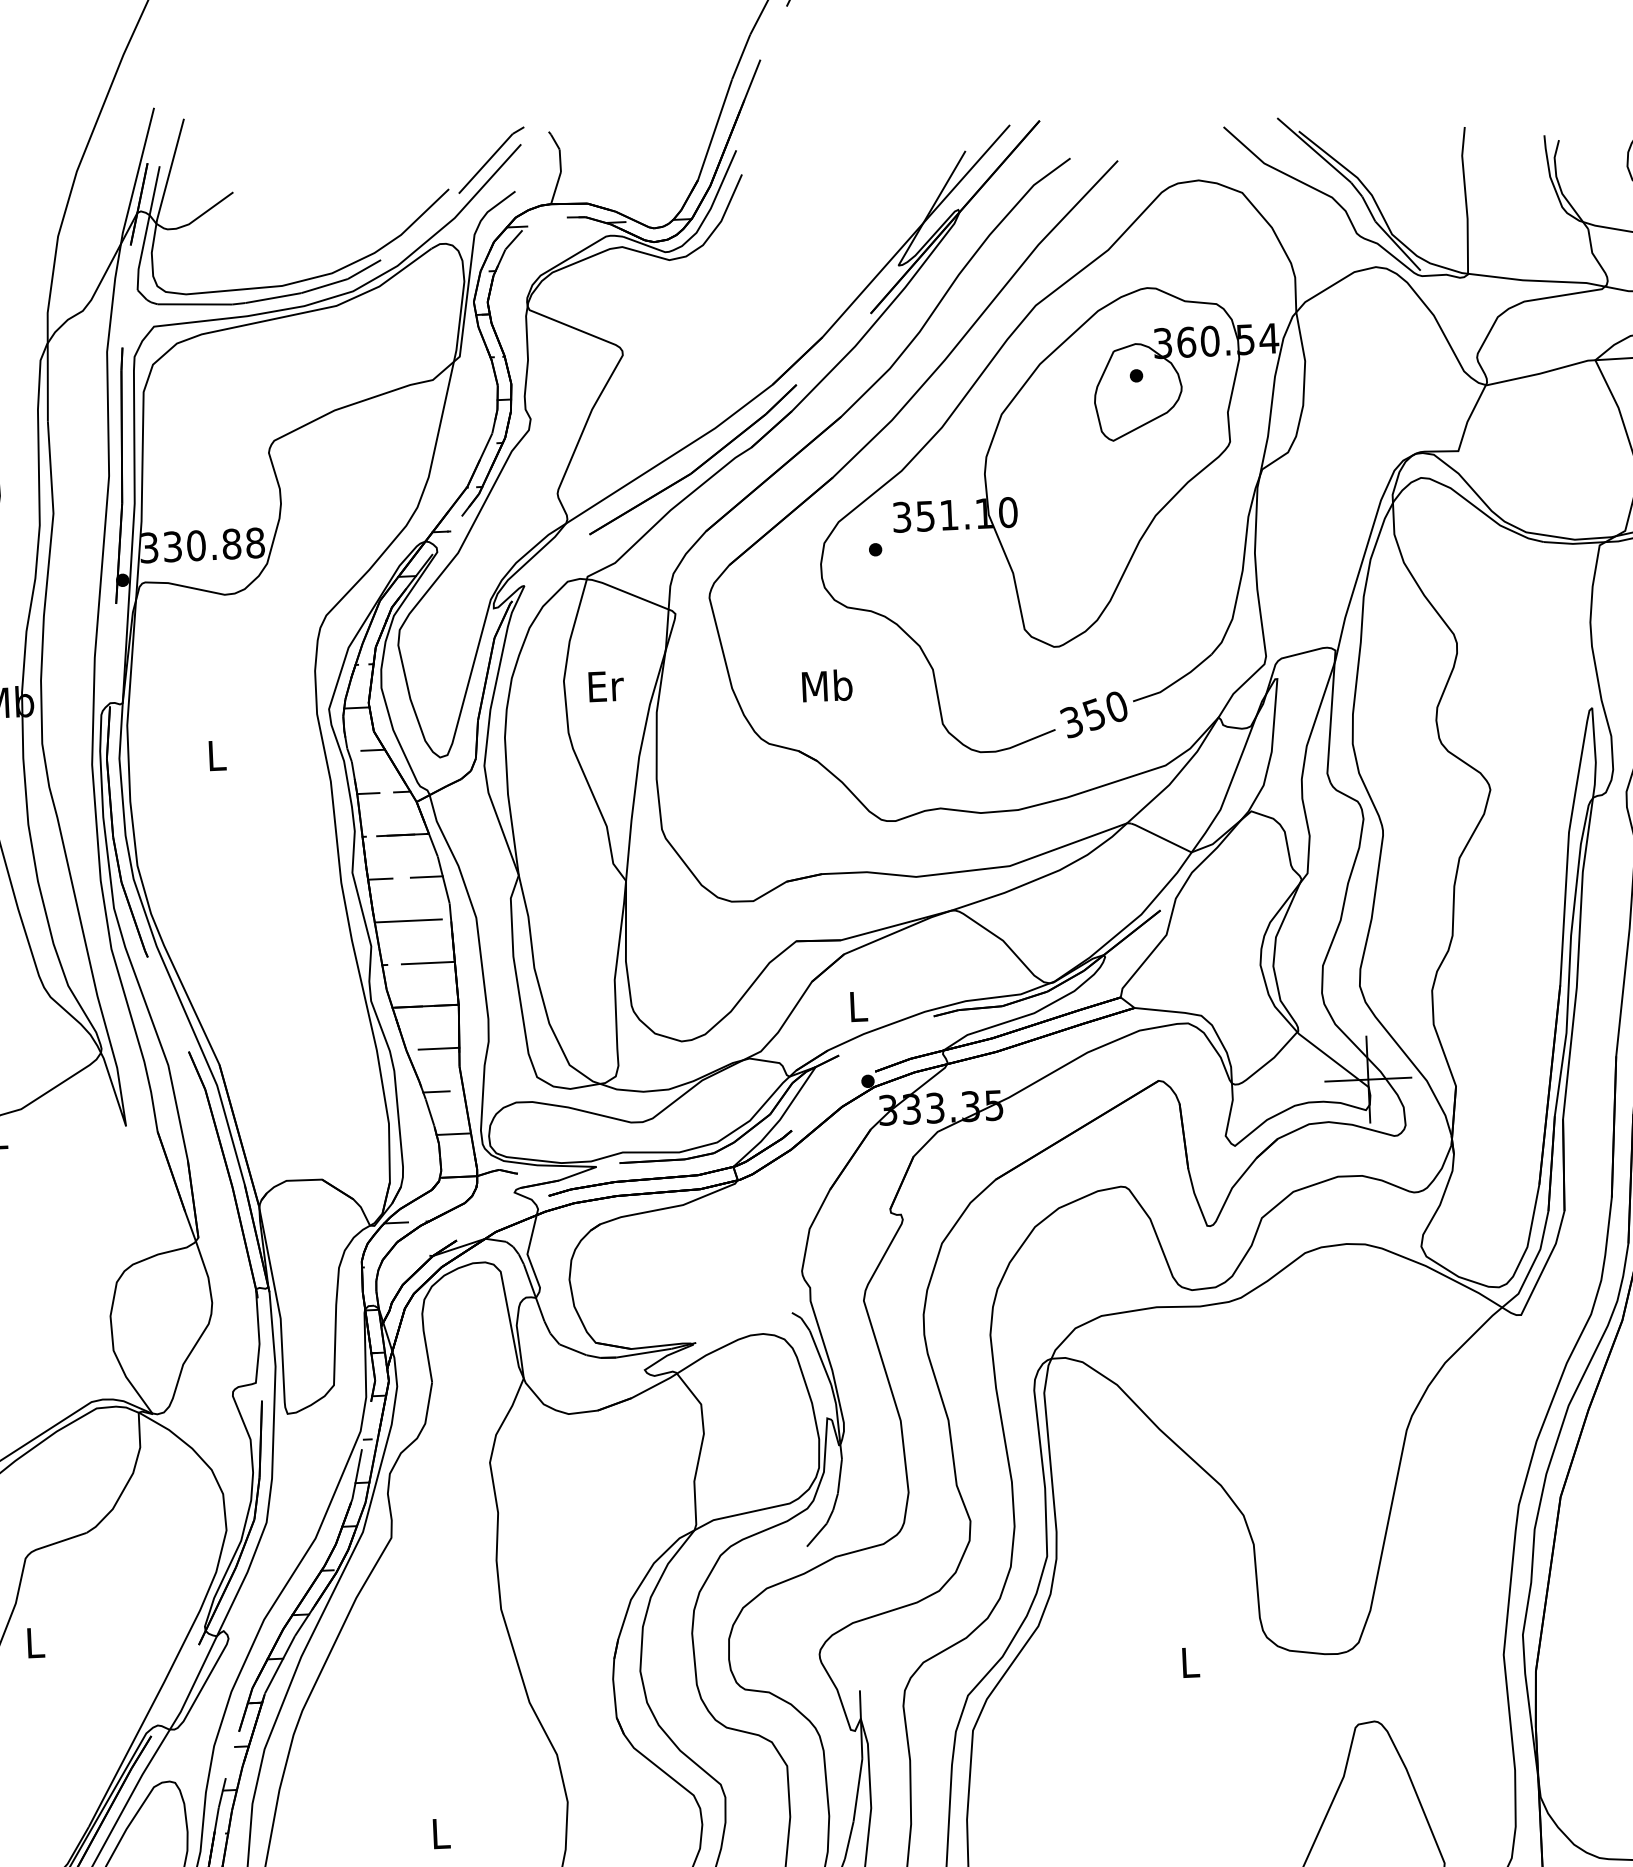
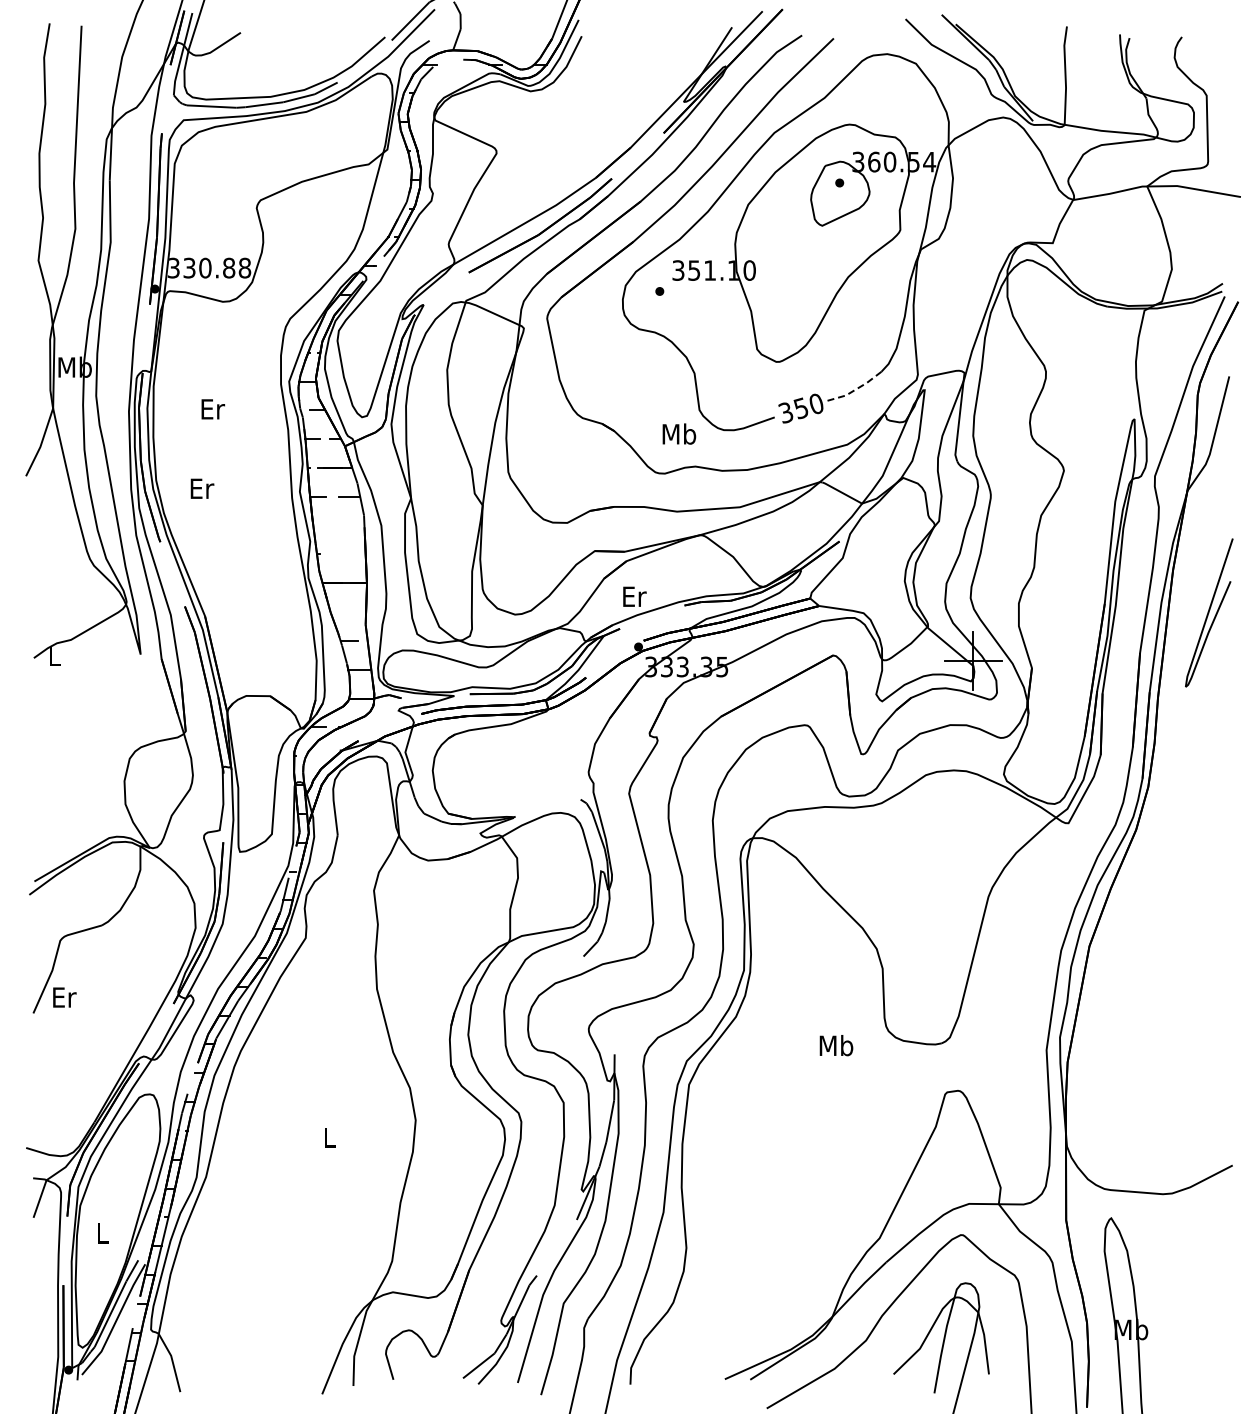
line: (1175, 682) -> (856, 389), solid -> dashed
text: (827, 684) -> (679, 433), moved
text: (606, 686) -> (202, 488), moved
text: (218, 755) -> (213, 409), L -> Er
line: (407, 920) -> (335, 525), removed
line: (427, 963) -> (347, 554), removed
text: (858, 1006) -> (634, 596), L -> Er
line: (439, 1049) -> (352, 612), removed
text: (35, 1642) -> (64, 997), L -> Er
text: (1190, 1662) -> (836, 1045), L -> Mb

